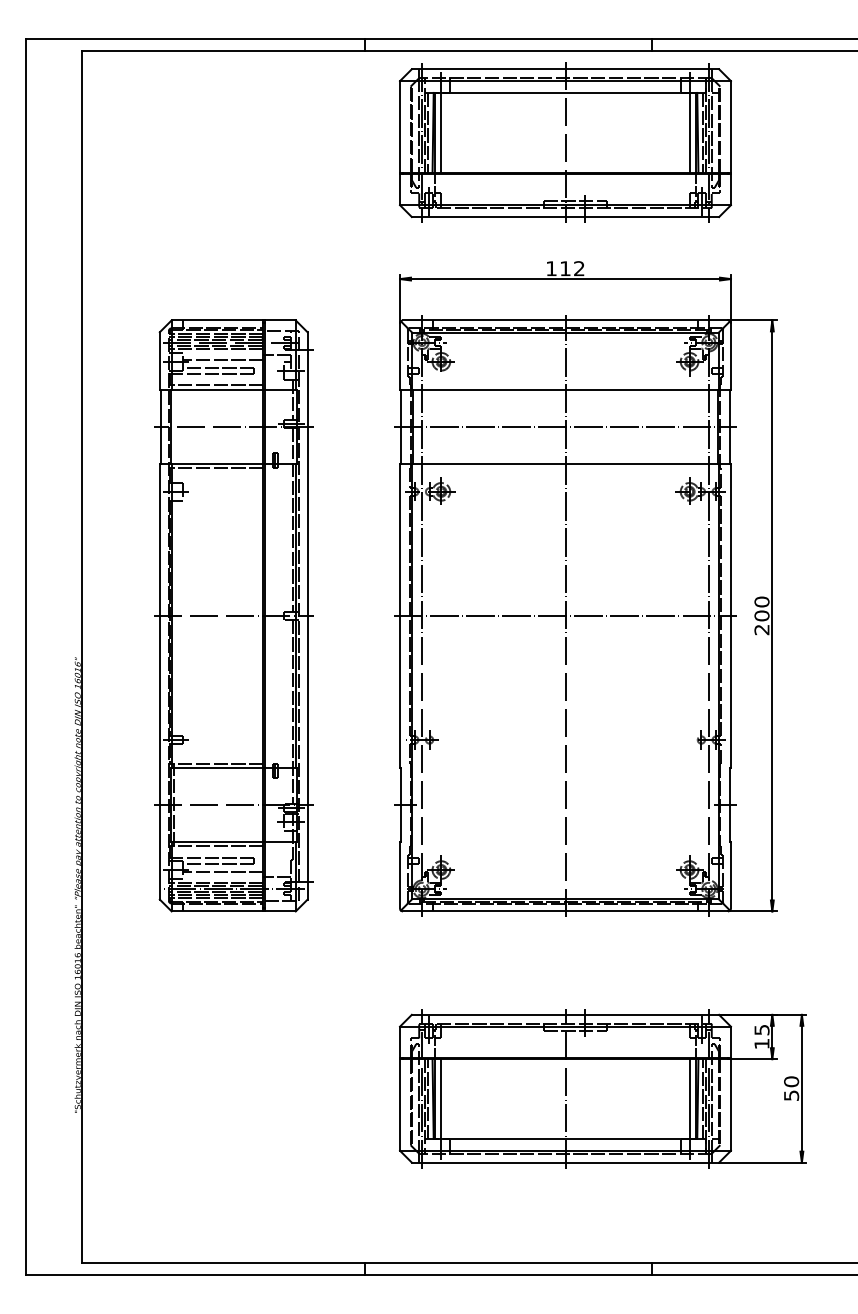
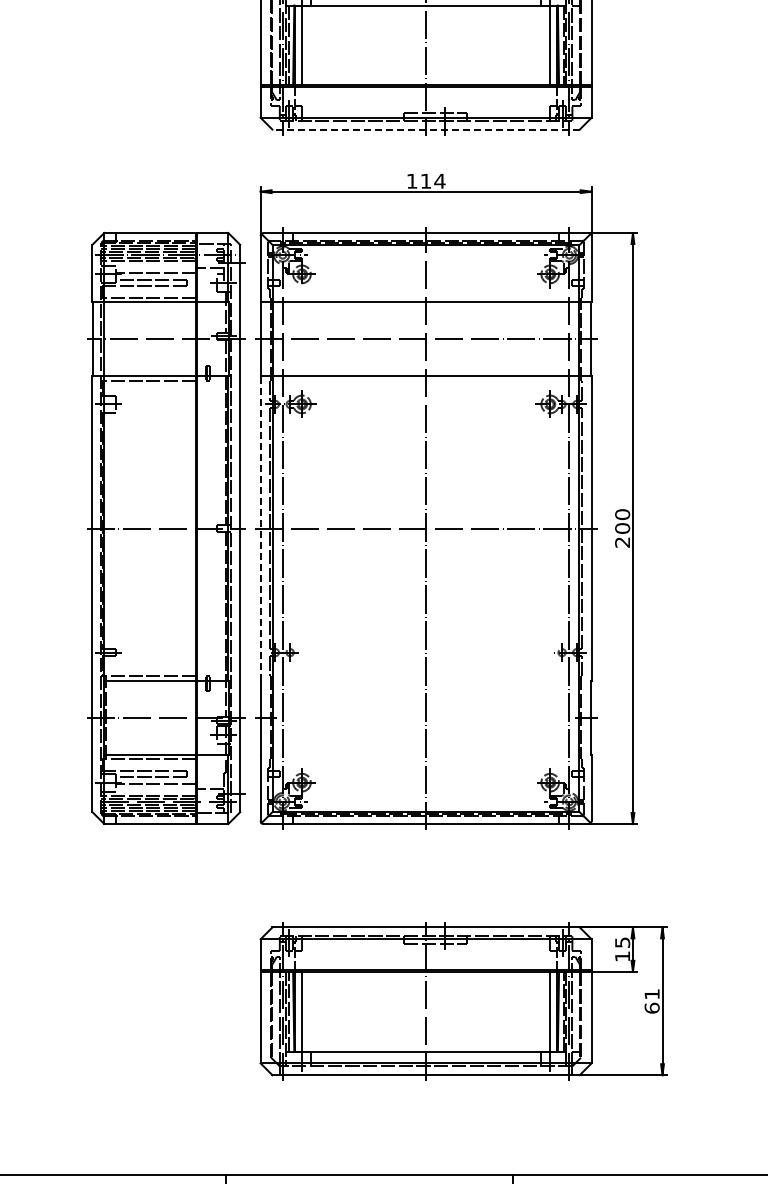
line: (565, 217) -> (426, 130), solid -> dashed
text: (579, 268) -> (440, 181), 112 -> 114
part: (233, 615) -> (166, 528), moved
line: (400, 615) -> (261, 528), solid -> dashed
text: (791, 1088) -> (652, 1001), 50 -> 61

